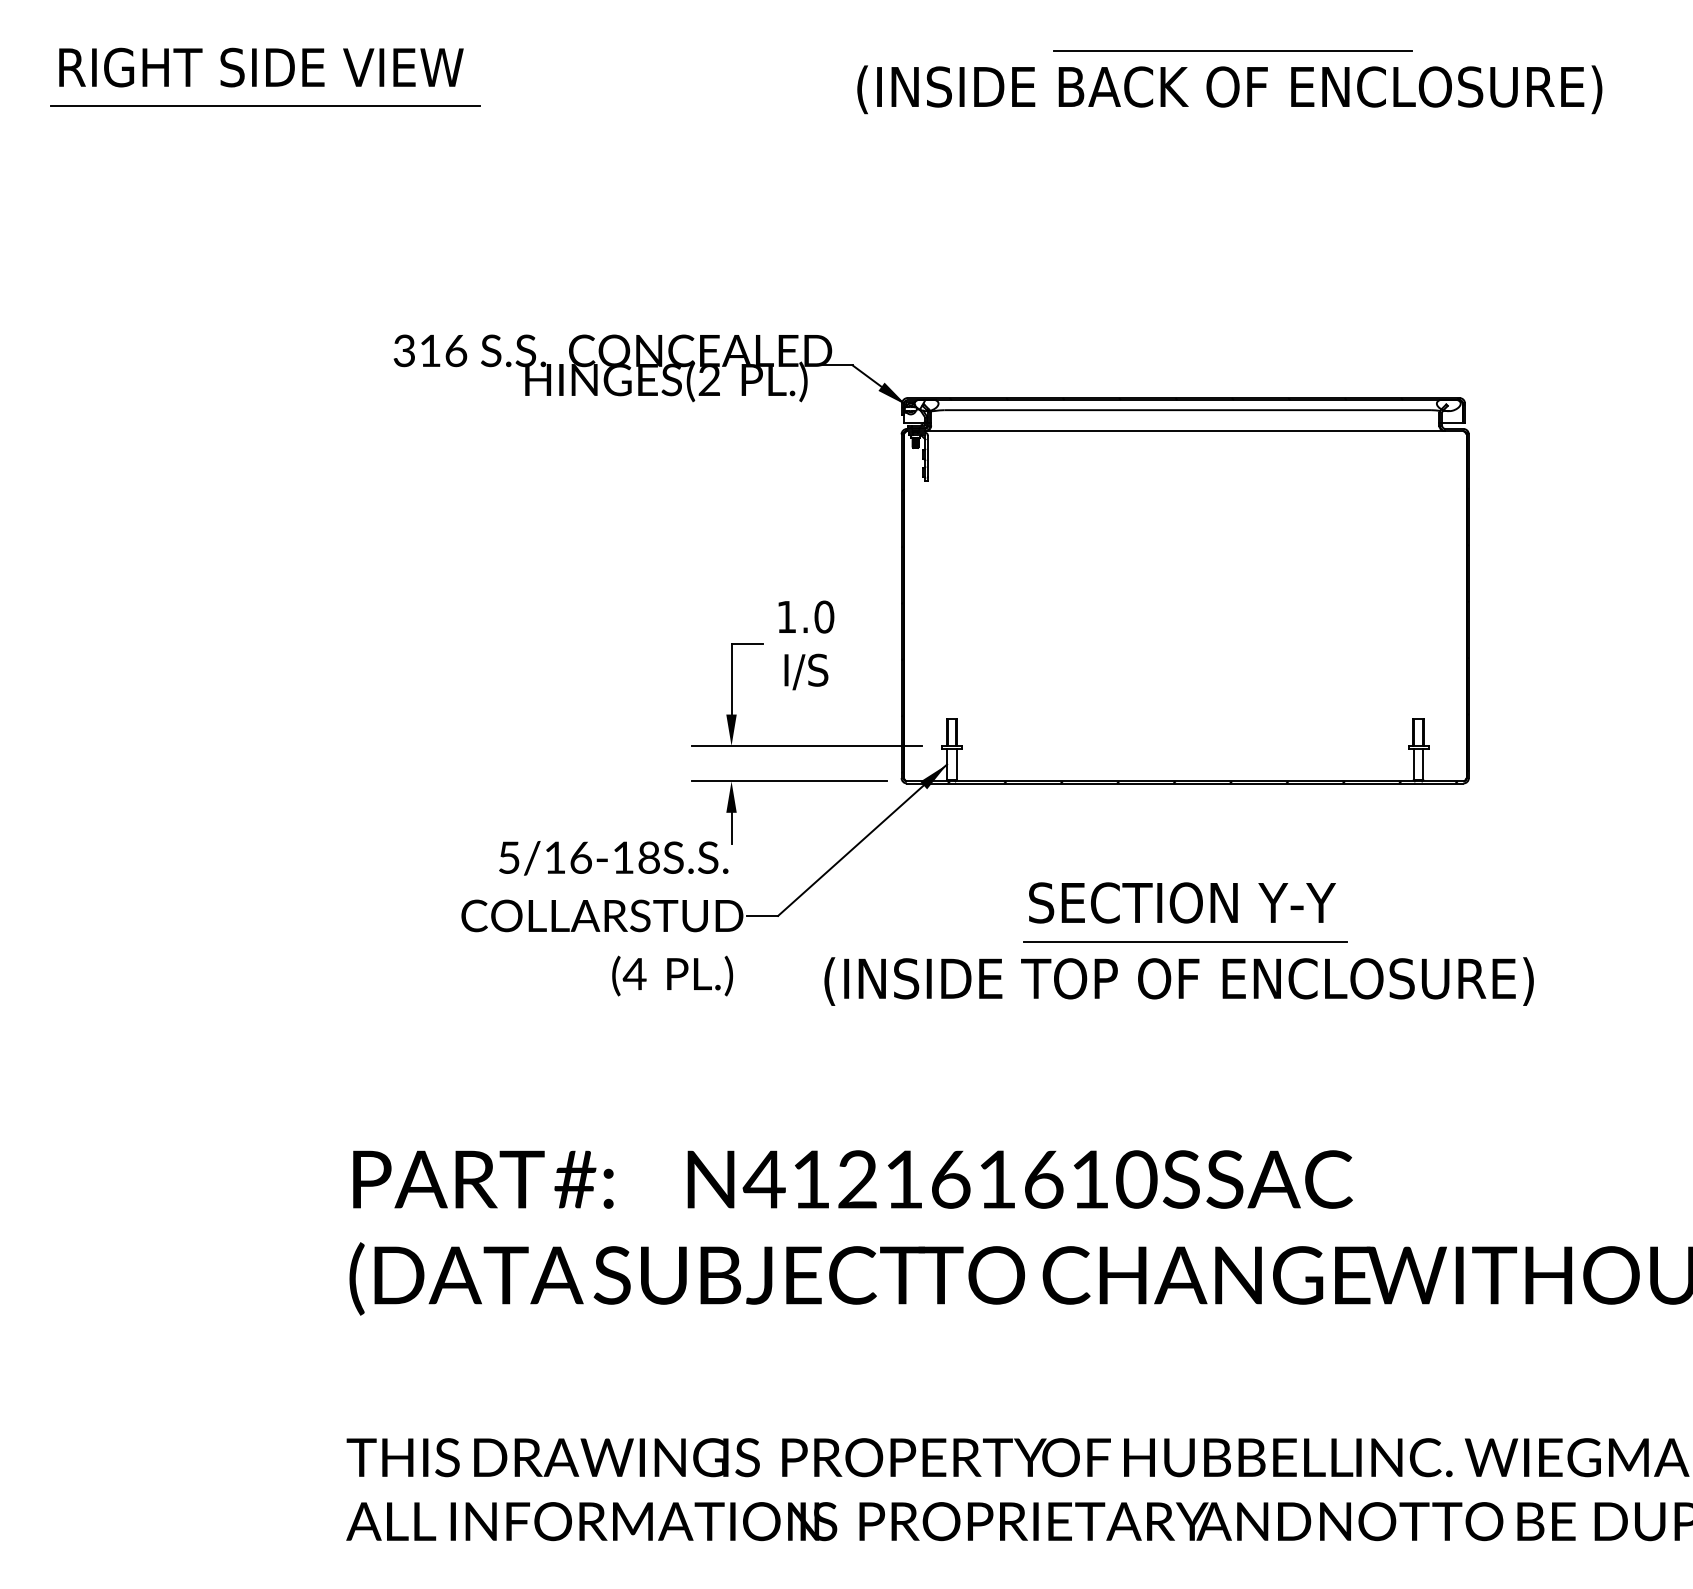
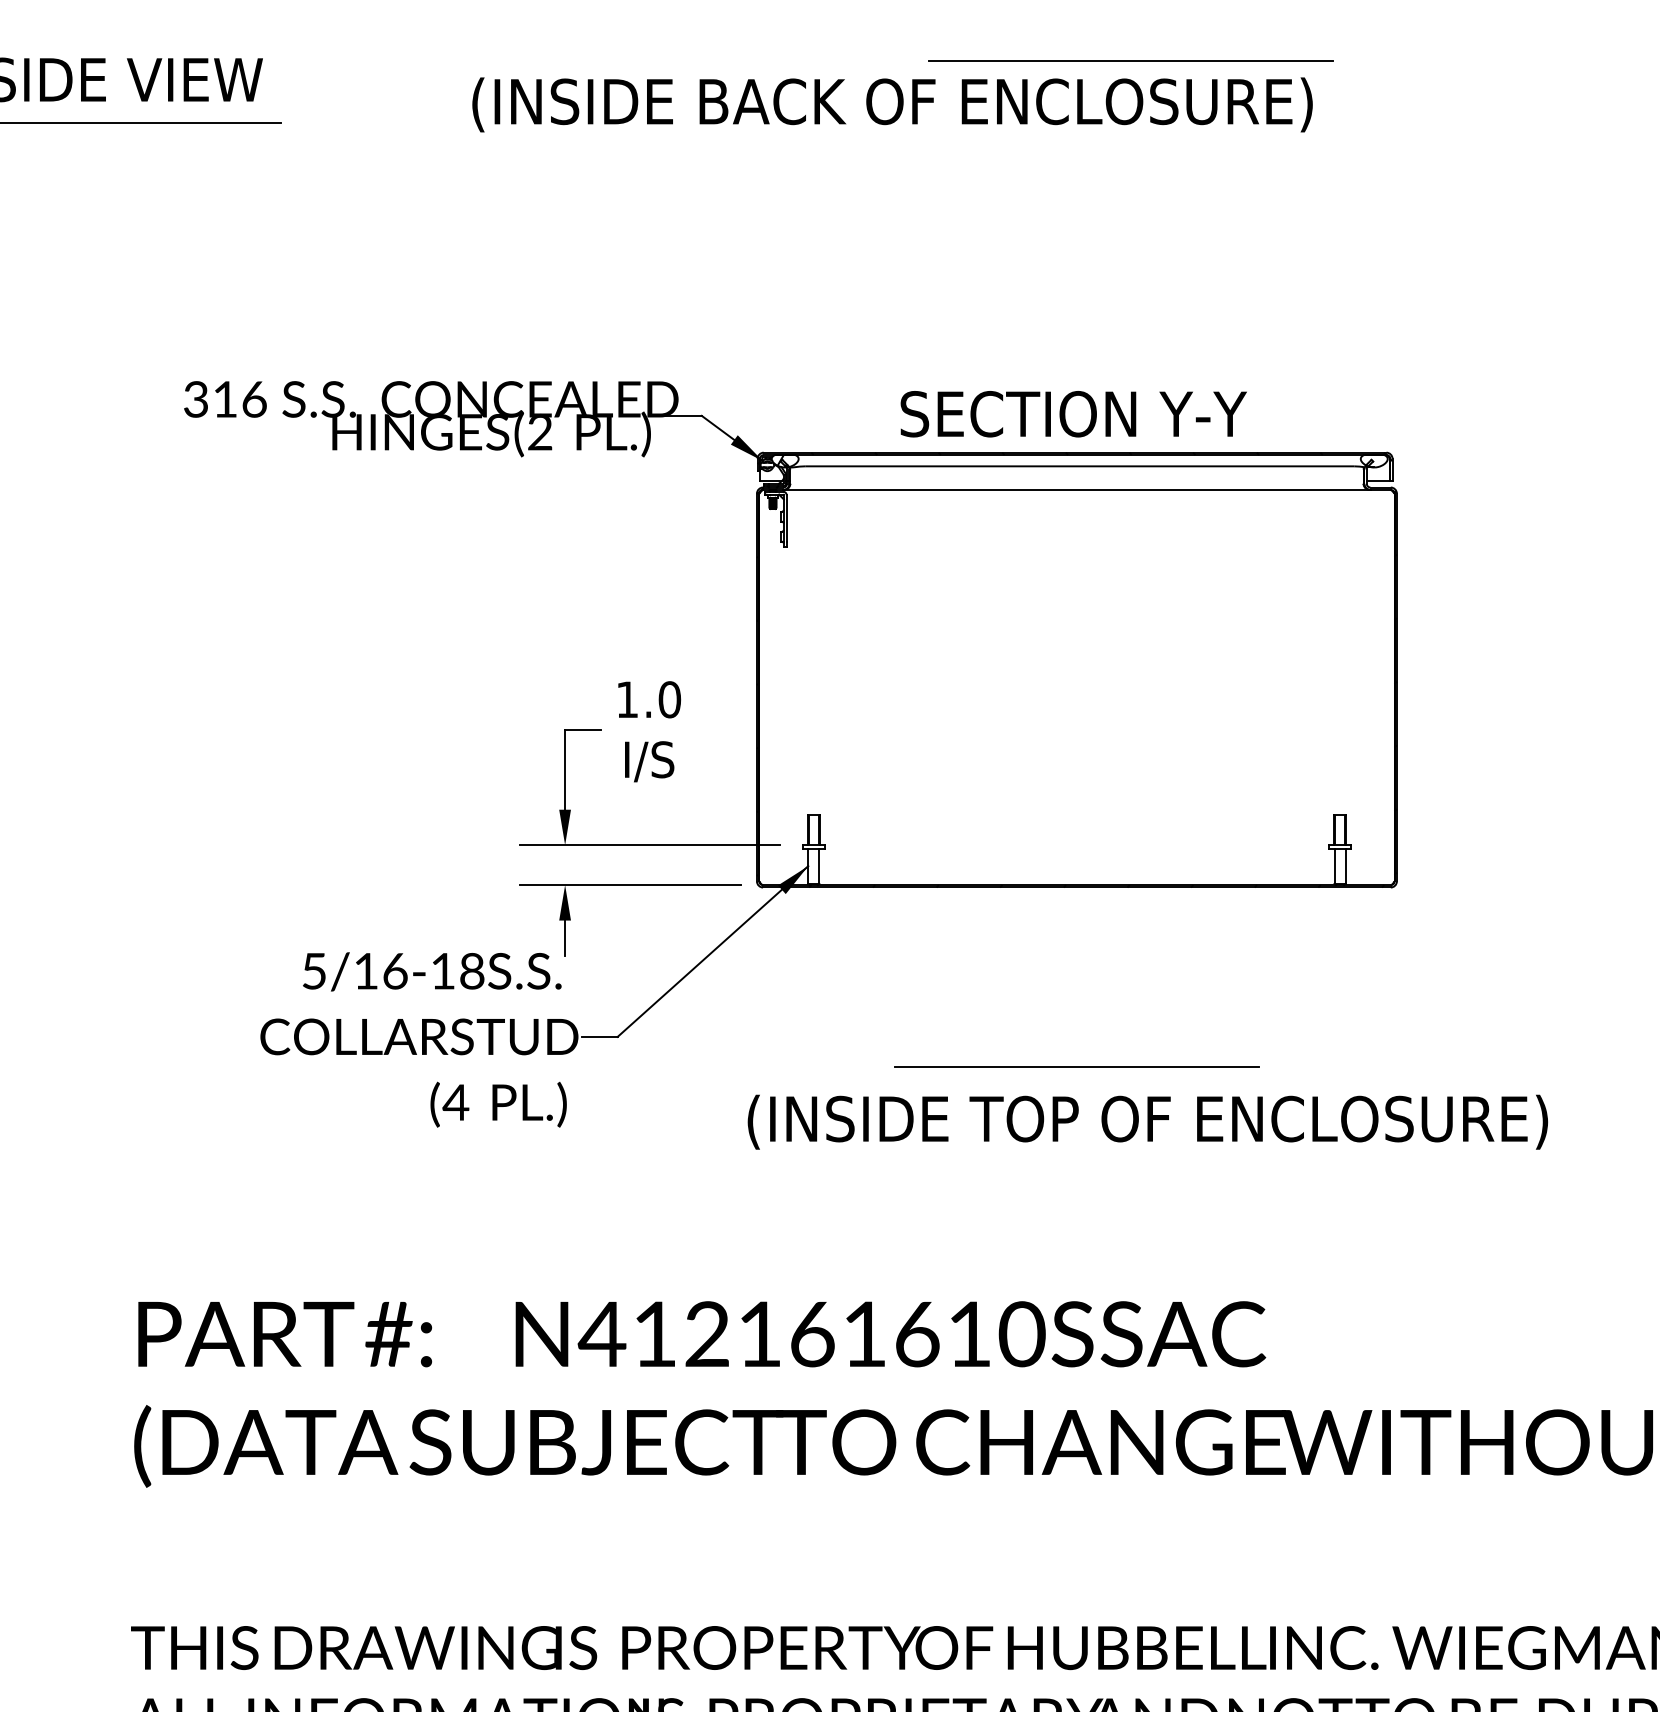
text: (1229, 89) -> (892, 104), moved
text: (1182, 902) -> (1073, 413), moved
text: (1178, 981) -> (1147, 1122), moved

